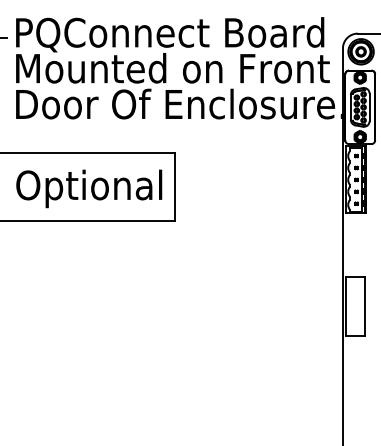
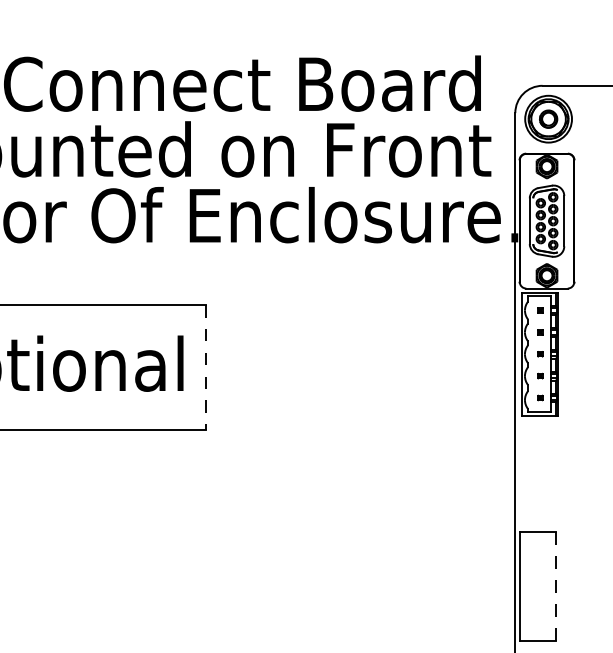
line: (174, 187) -> (206, 368), solid -> dashed
line: (365, 306) -> (556, 586), solid -> dashed

